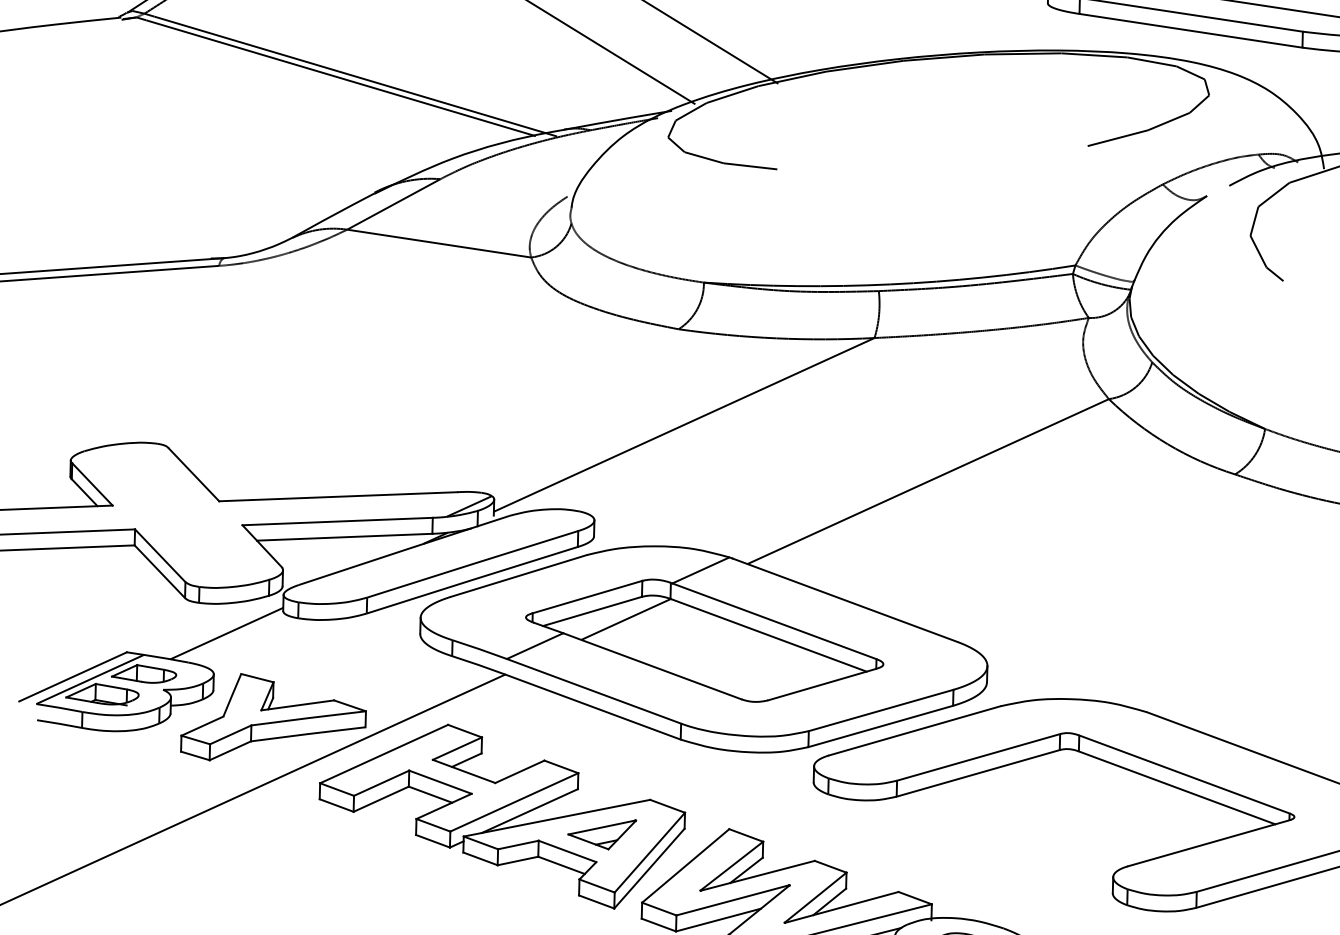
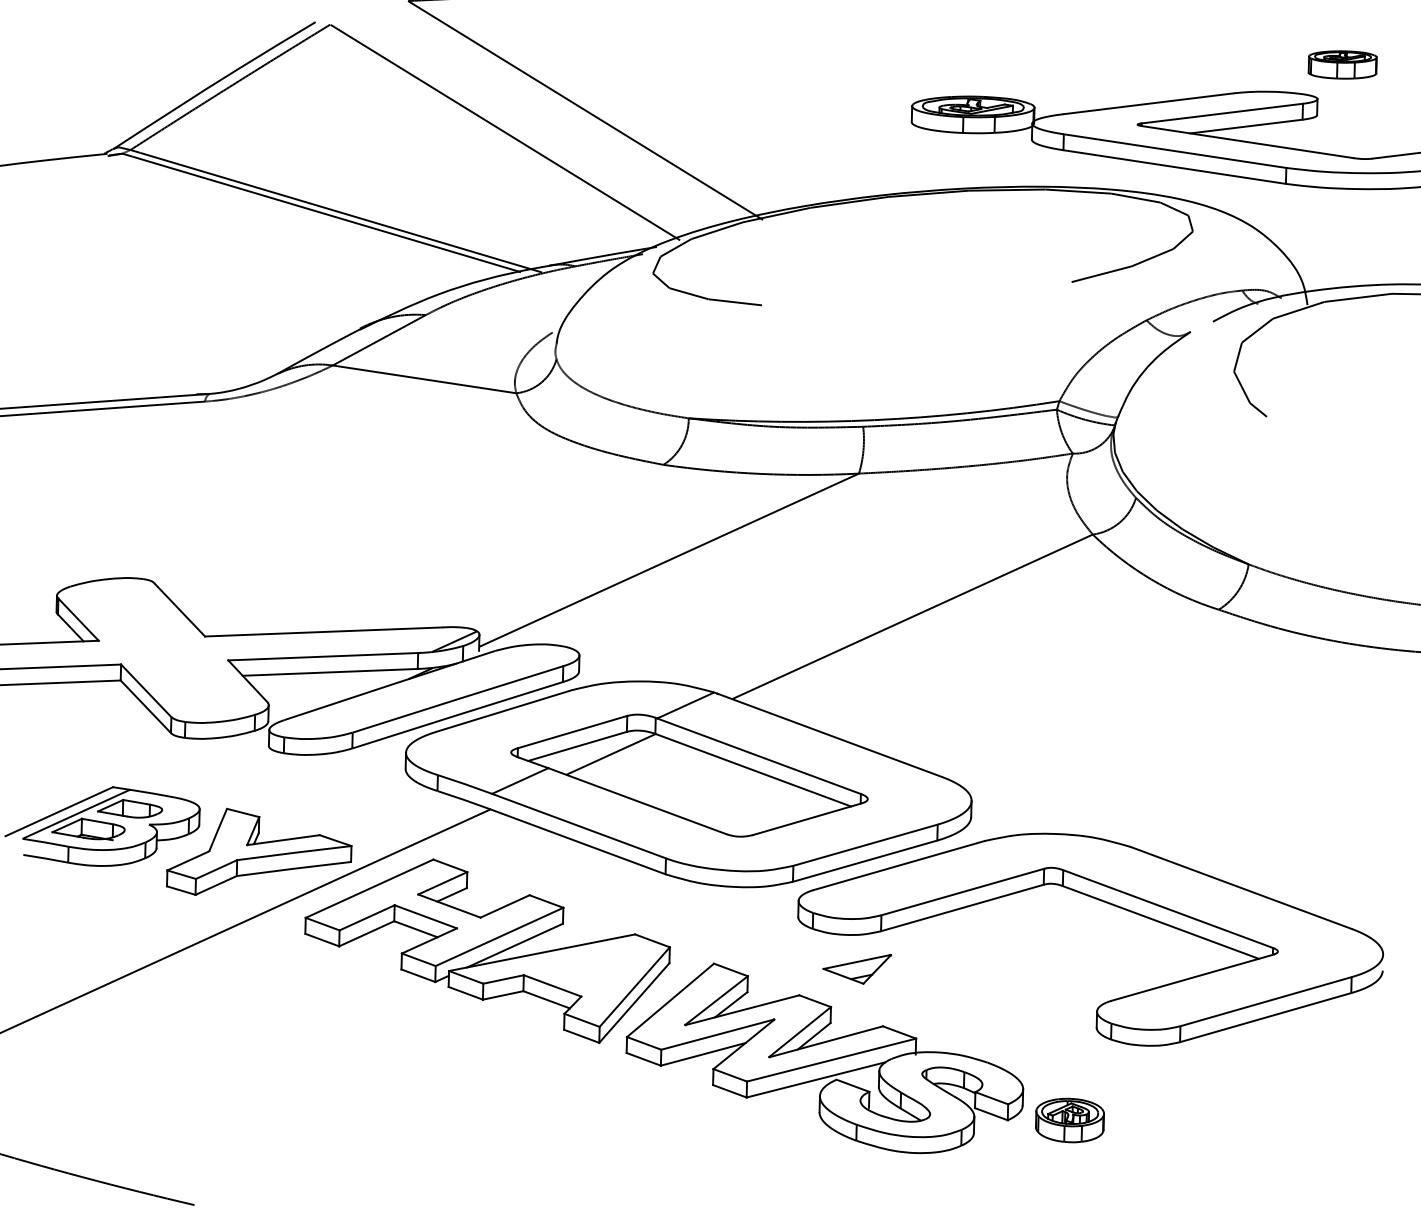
line: (226, 633) -> (212, 768), removed
part: (601, 835) -> (856, 969), moved

